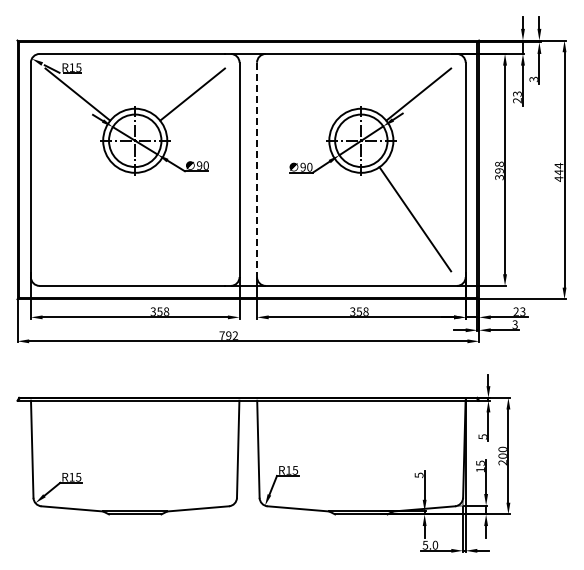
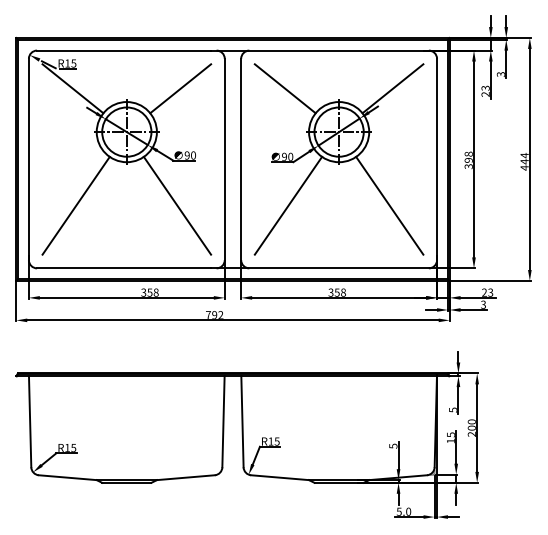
line: (303, 94) -> (284, 88), added
line: (257, 170) -> (241, 160), dashed -> solid
line: (81, 219) -> (76, 206), added
line: (188, 219) -> (176, 206), added
line: (307, 219) -> (288, 206), added

